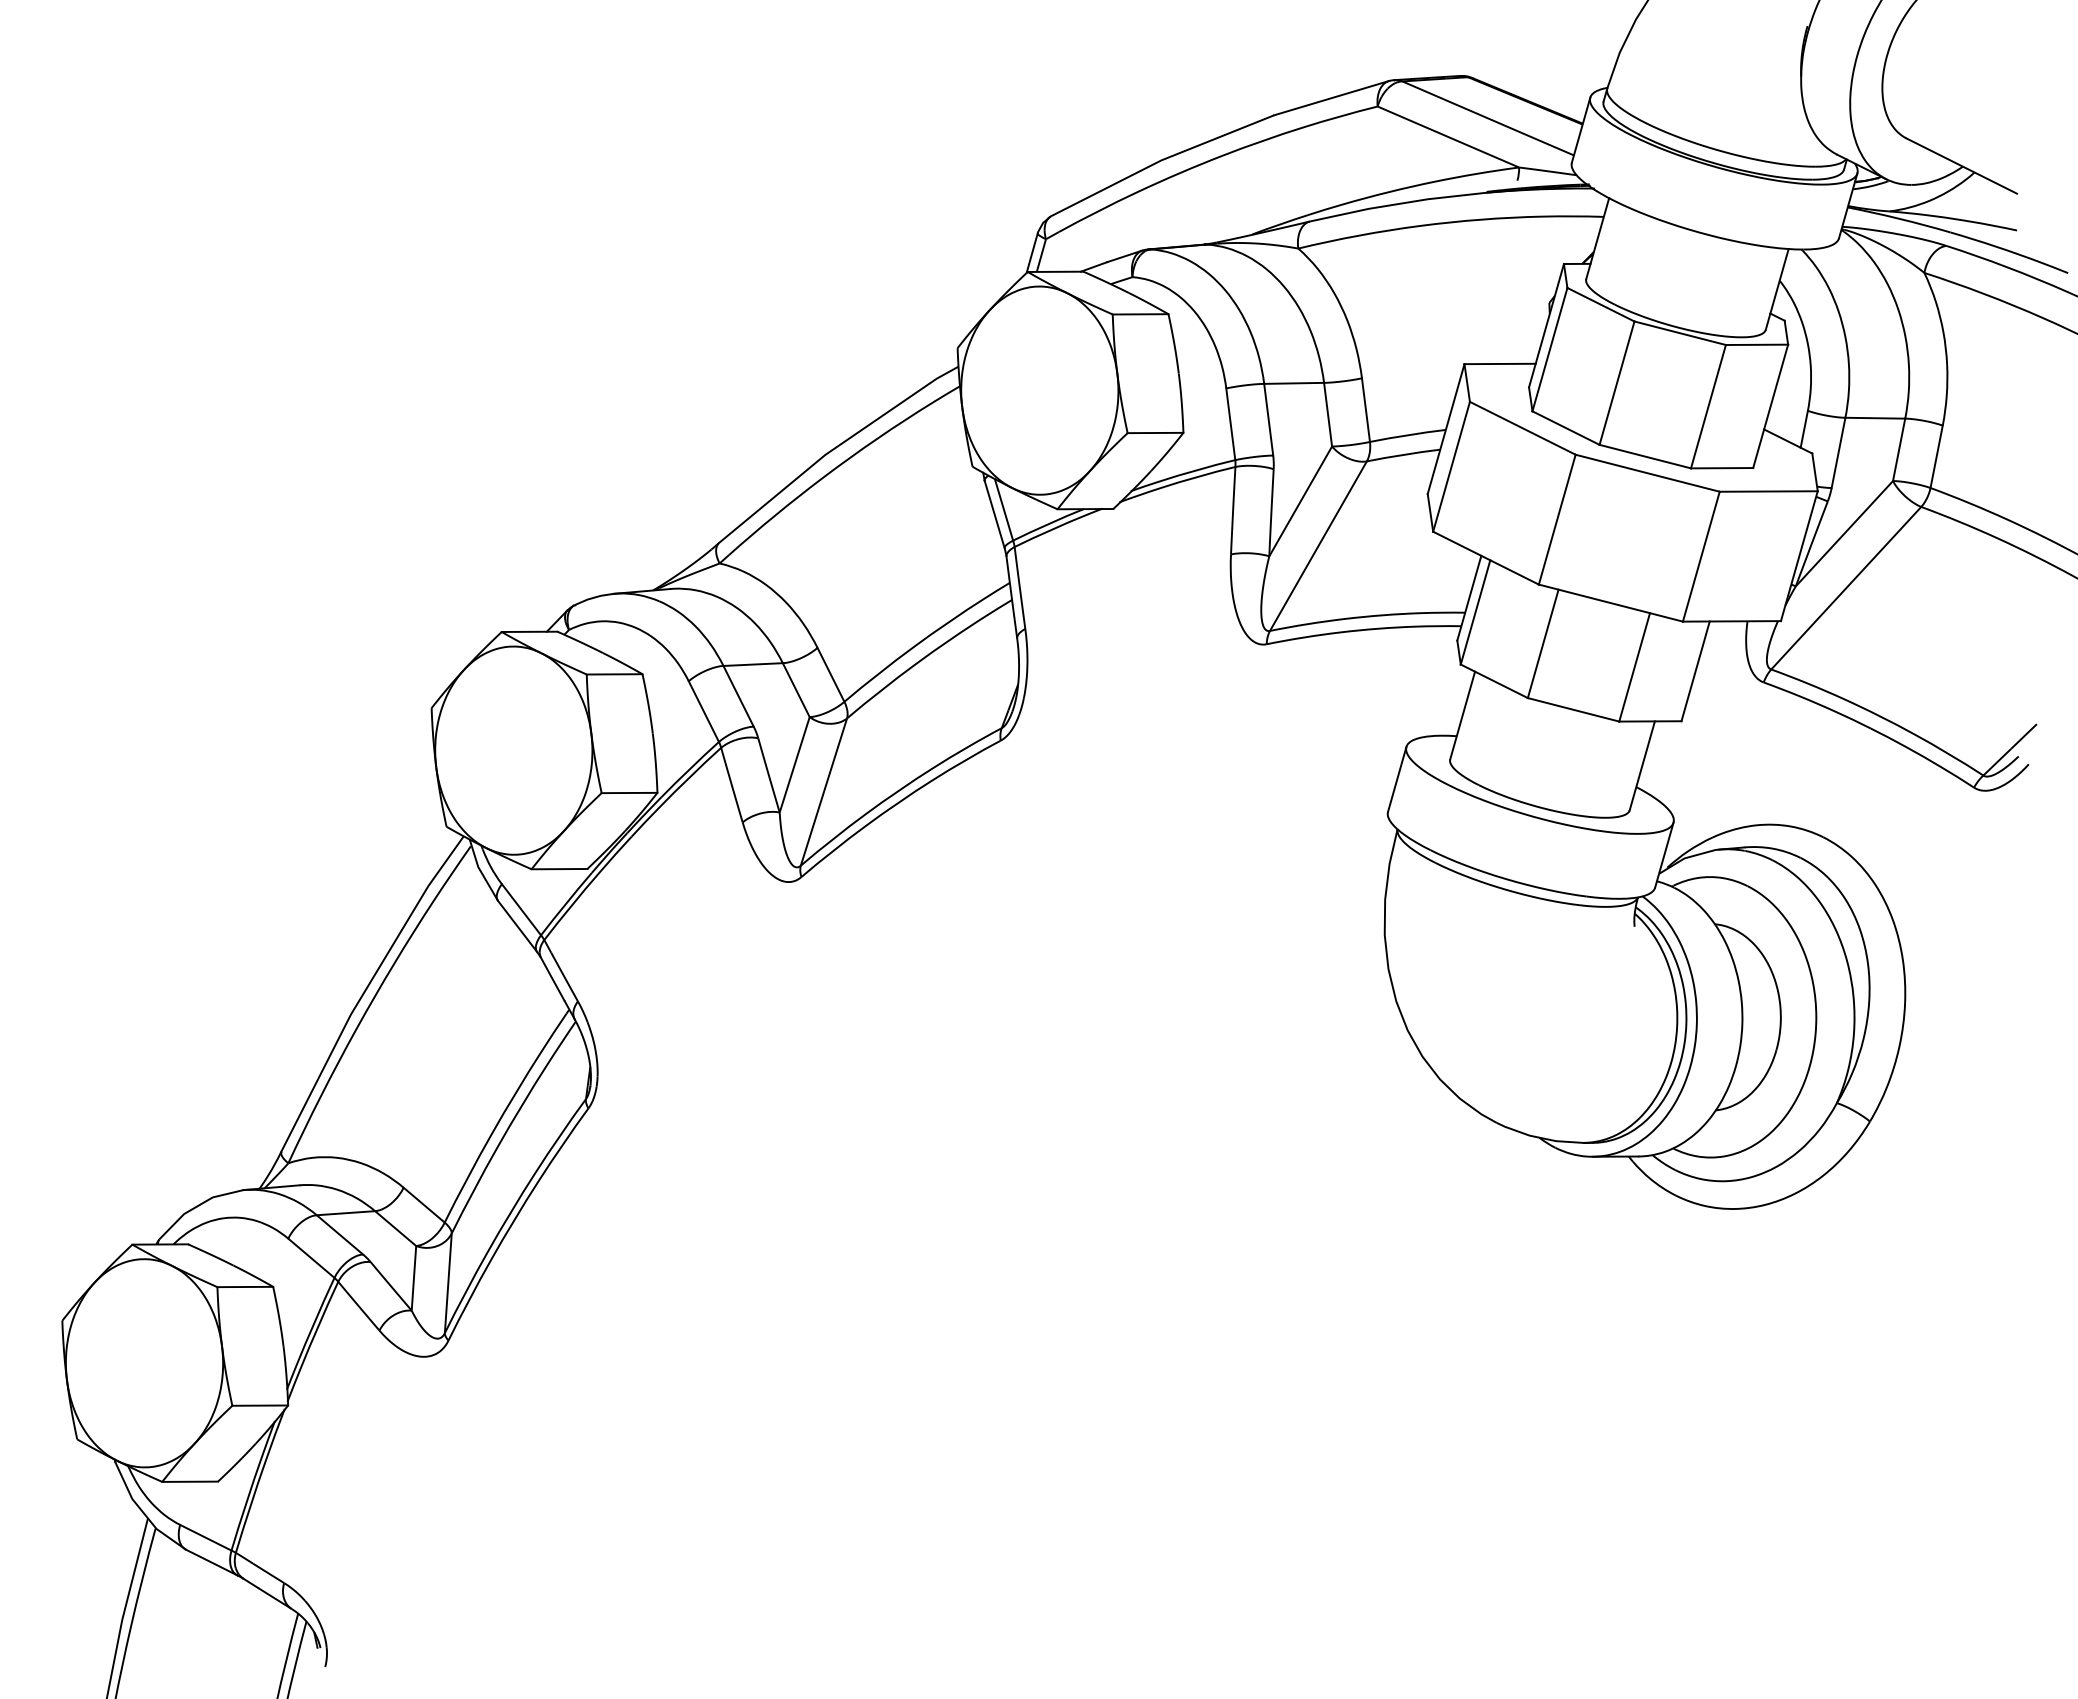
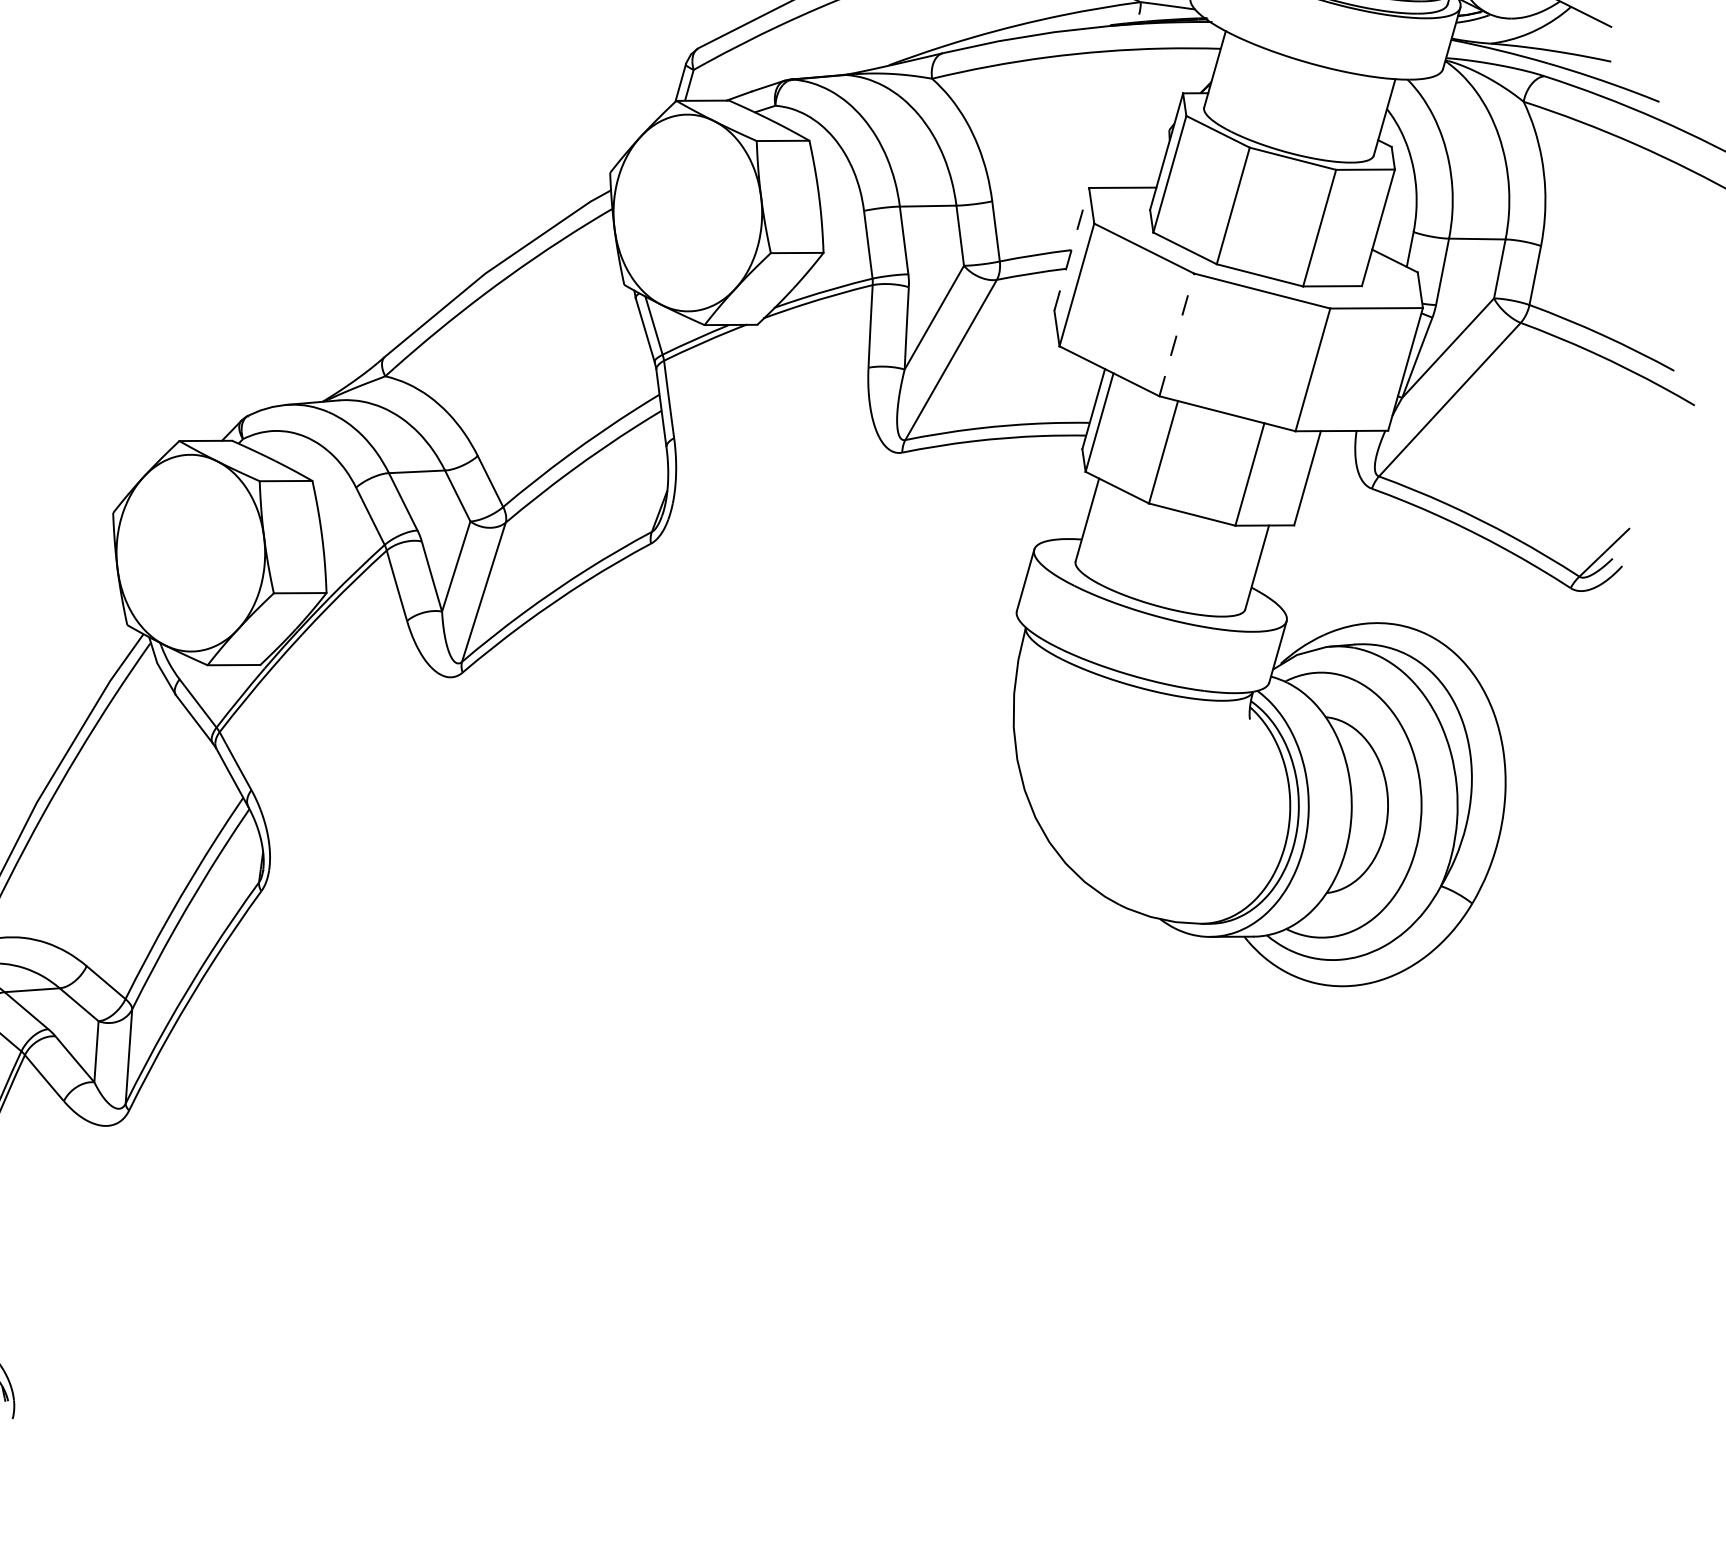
line: (1446, 428) -> (1072, 248), solid -> dashed
line: (1557, 519) -> (1177, 334), solid -> dashed

